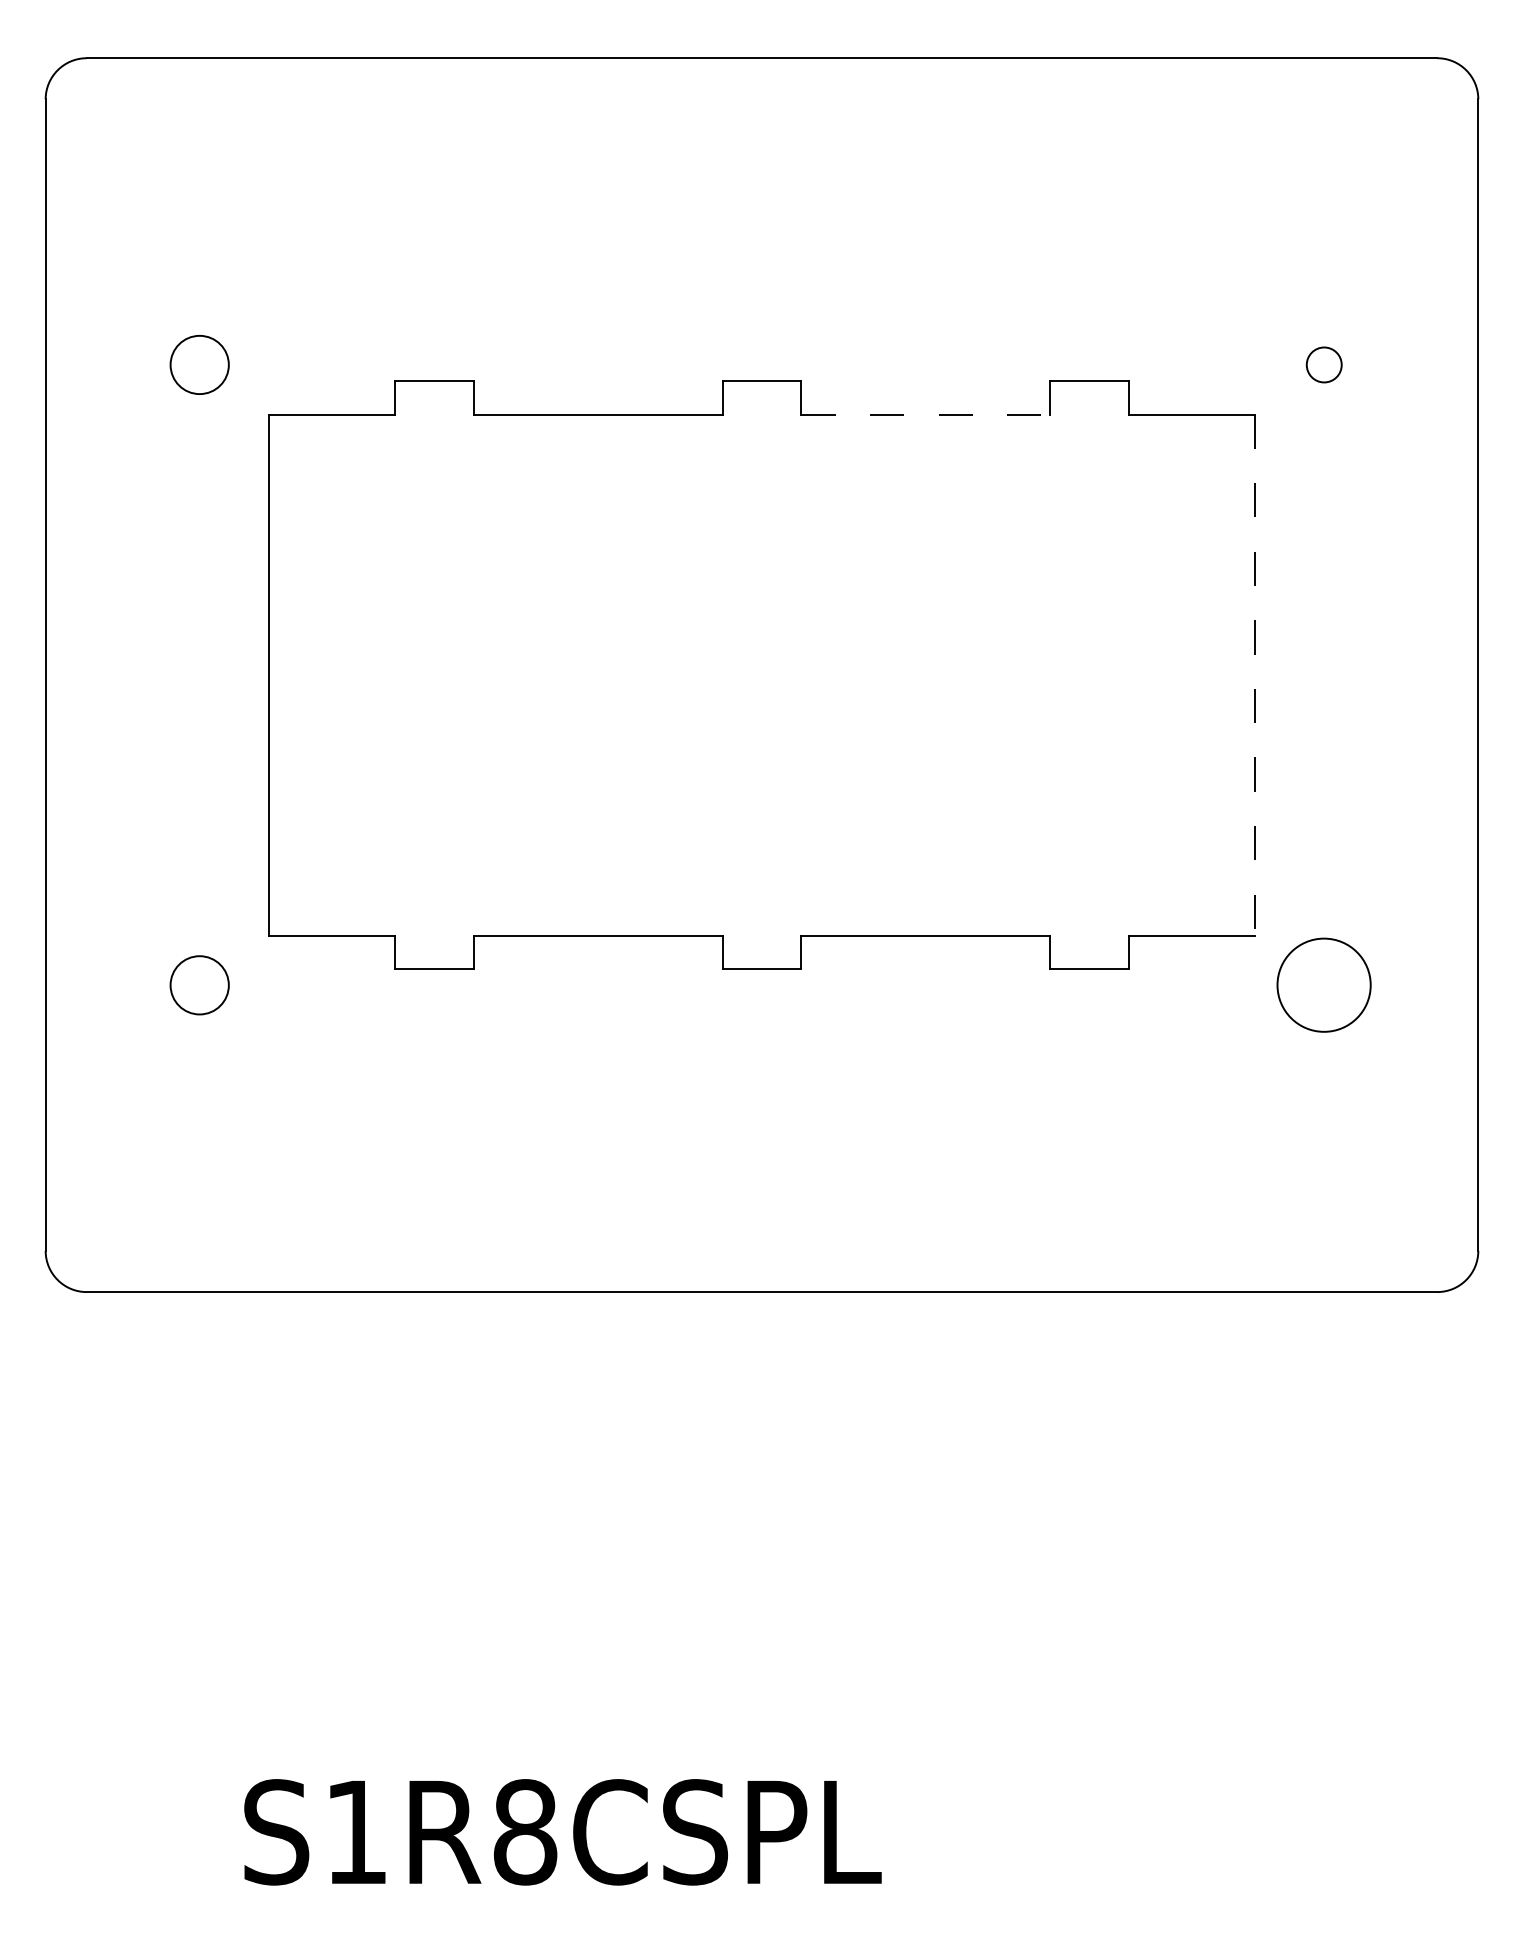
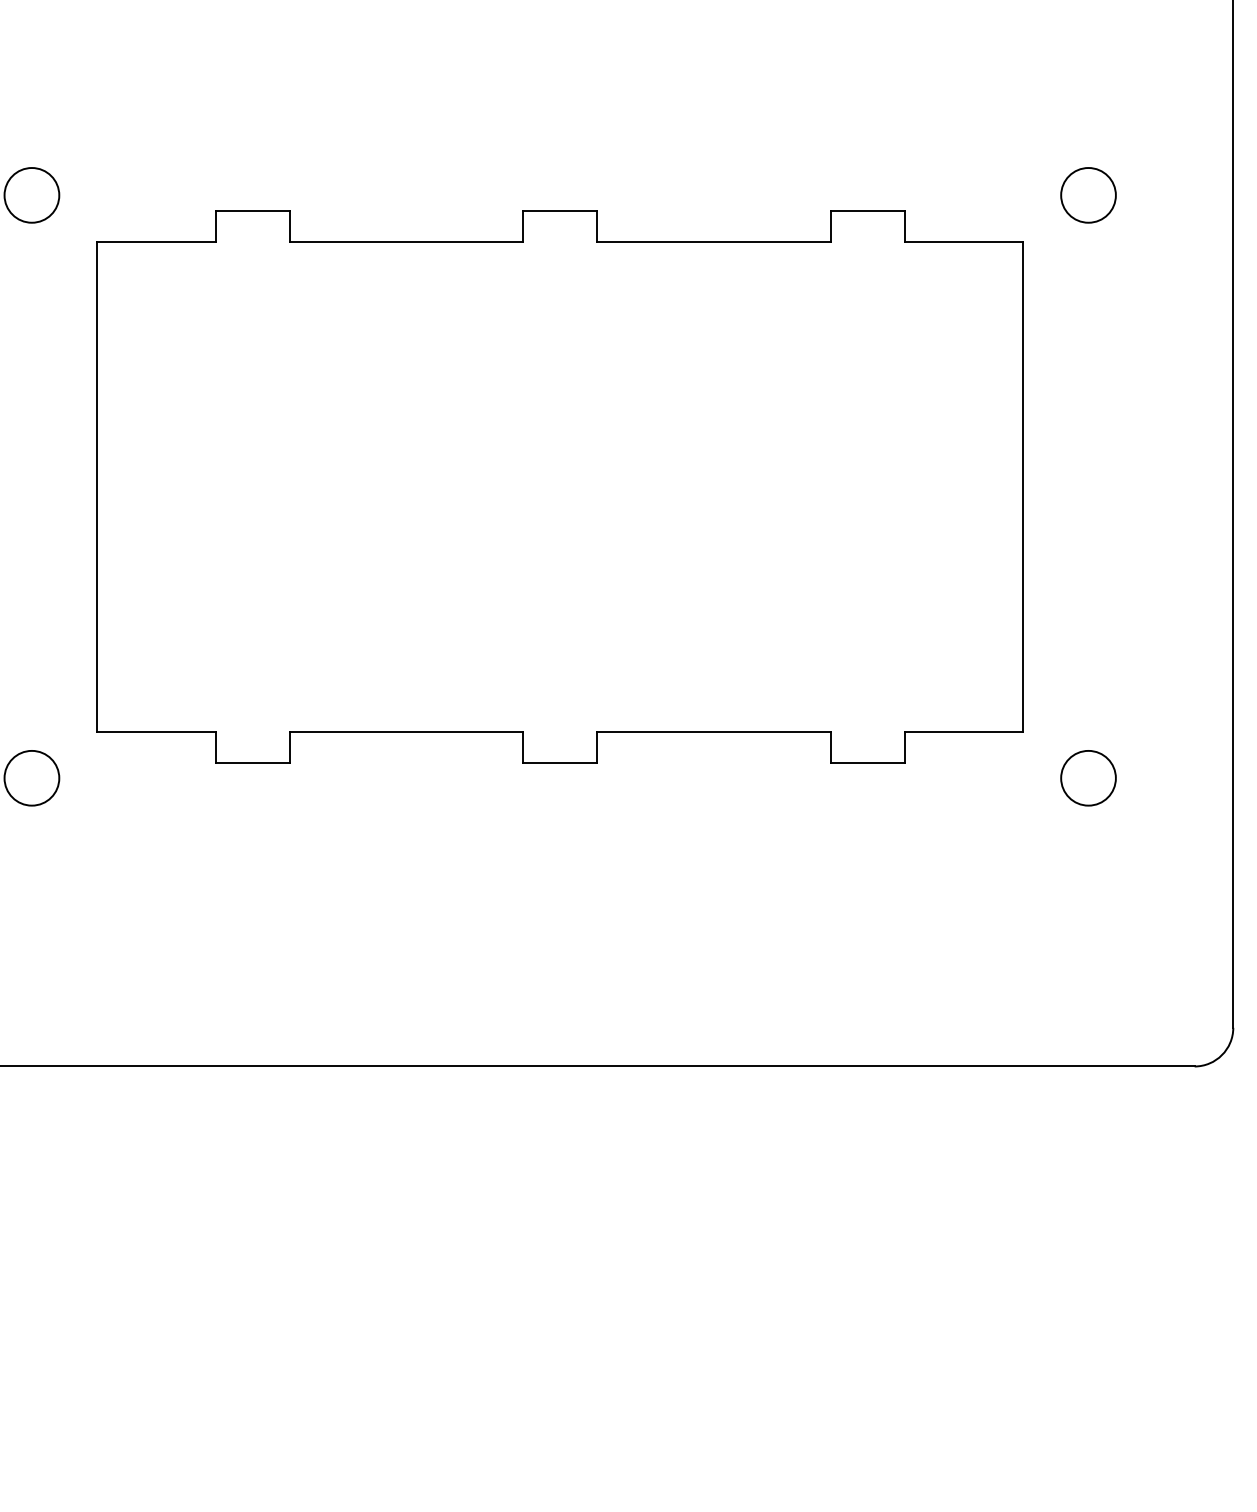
circle: (1324, 364) -> (1088, 194), size x1.67
line: (926, 414) -> (714, 241), dashed -> solid
line: (1255, 675) -> (1023, 487), dashed -> solid
circle: (1324, 985) -> (1088, 778), size x0.62

